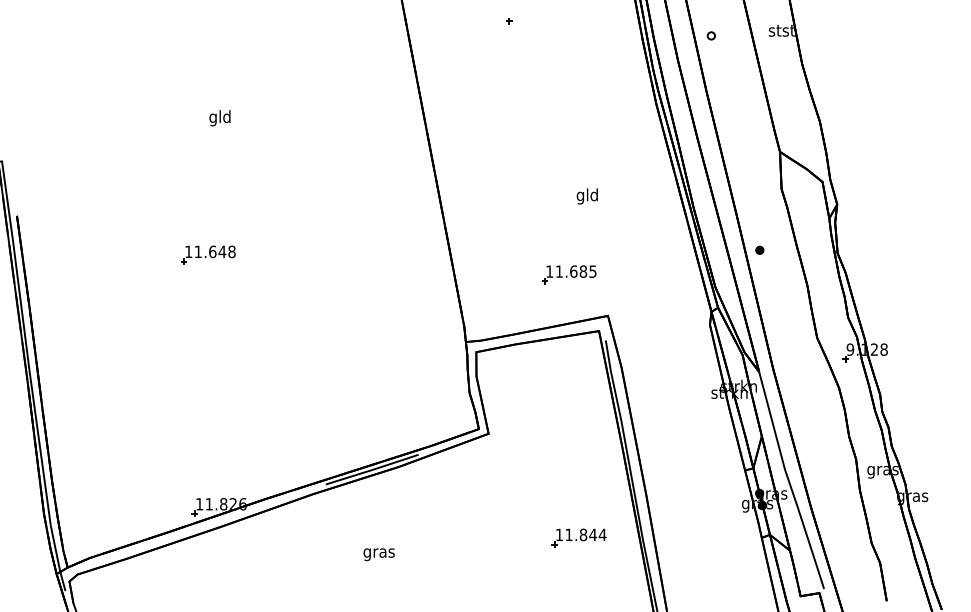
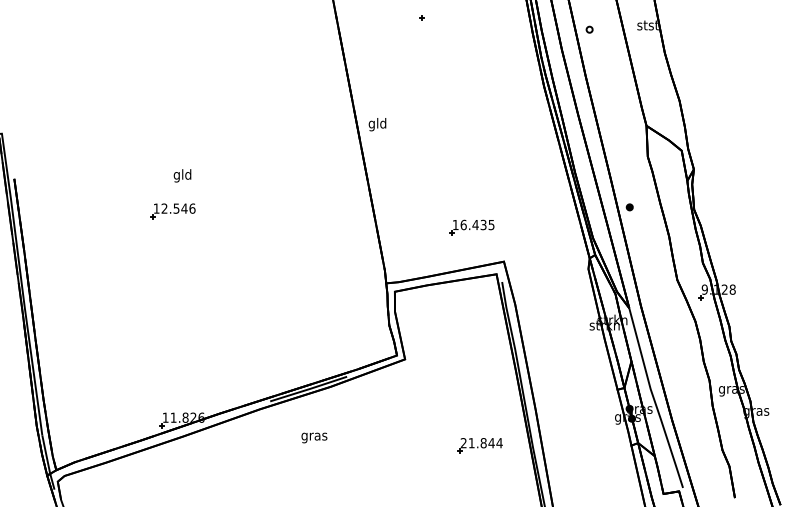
text: (219, 118) -> (182, 176), moved
text: (586, 196) -> (376, 124), moved
text: (214, 251) -> (177, 208), 11.648 -> 12.546
text: (571, 271) -> (473, 224), 11.685 -> 16.435
text: (558, 534) -> (462, 442), 11.844 -> 21.844
text: (378, 554) -> (313, 437), moved

